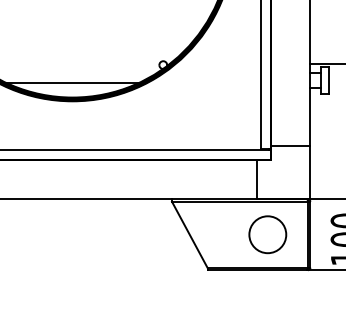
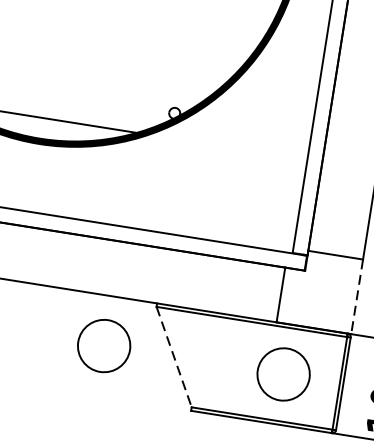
line: (310, 172) -> (357, 296), solid -> dashed
circle: (139, 234) -> (103, 345), added
line: (189, 235) -> (173, 358), solid -> dashed

